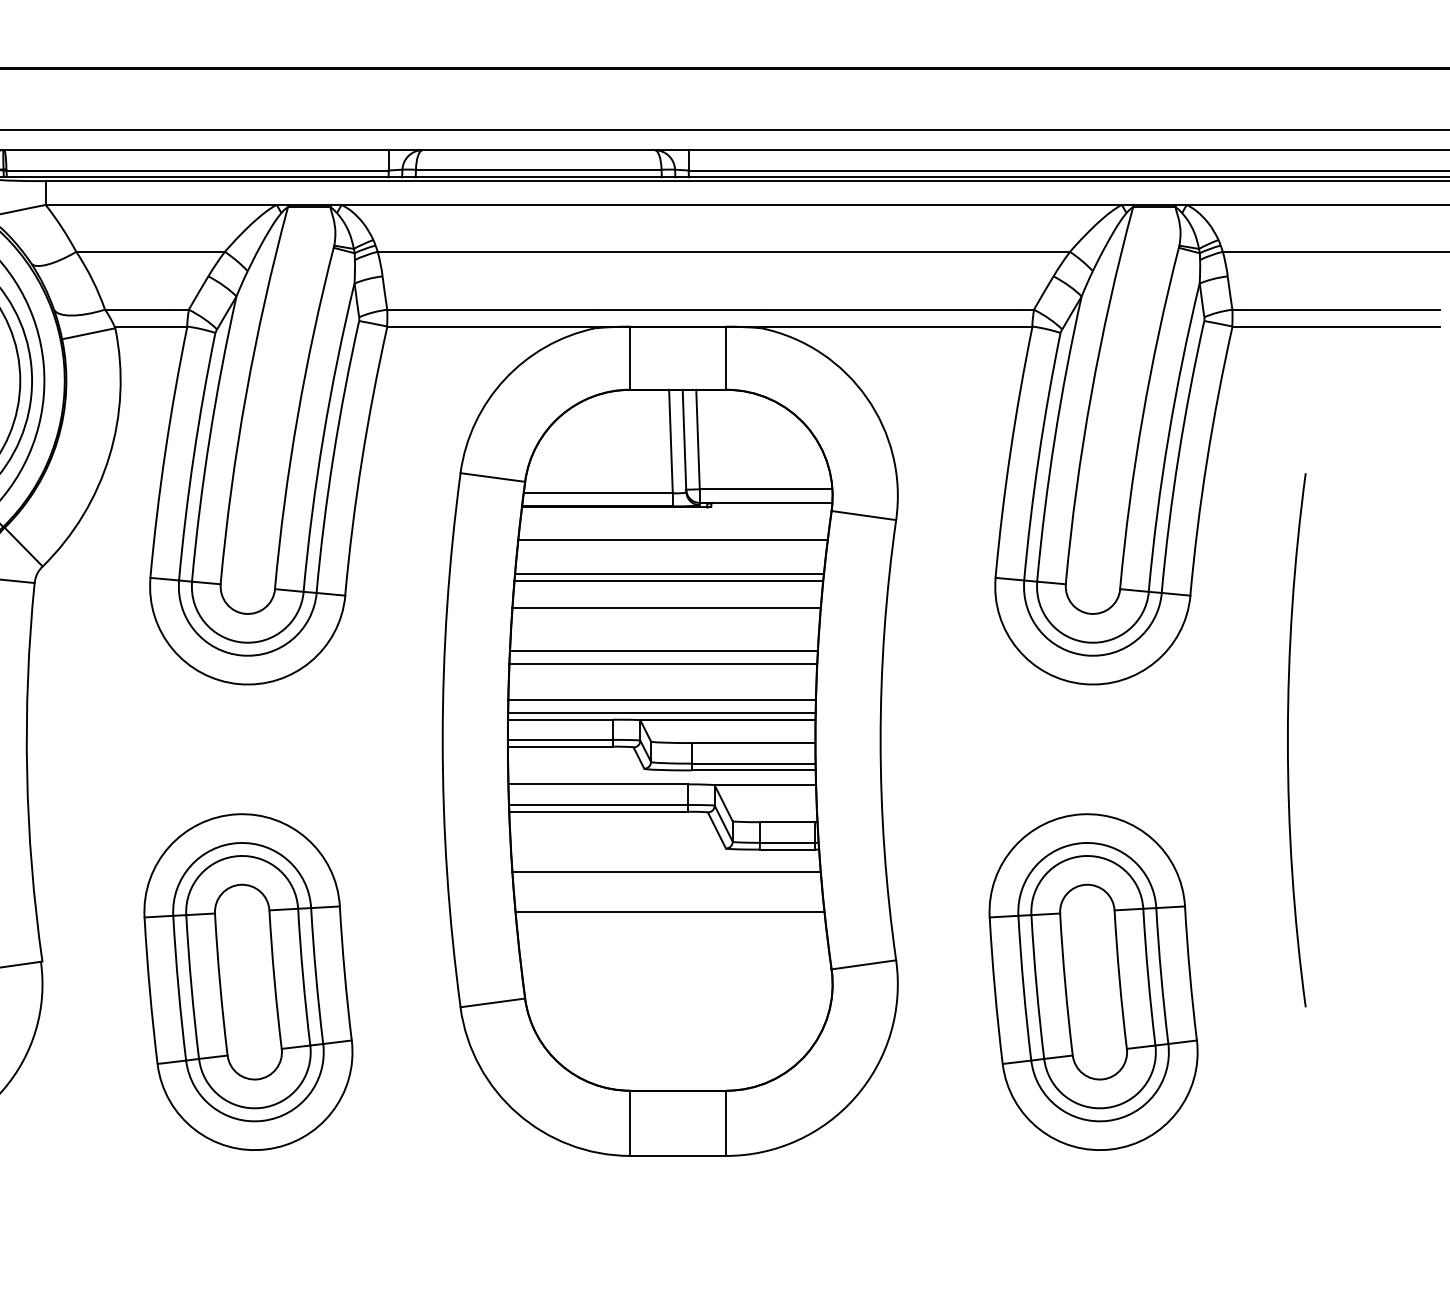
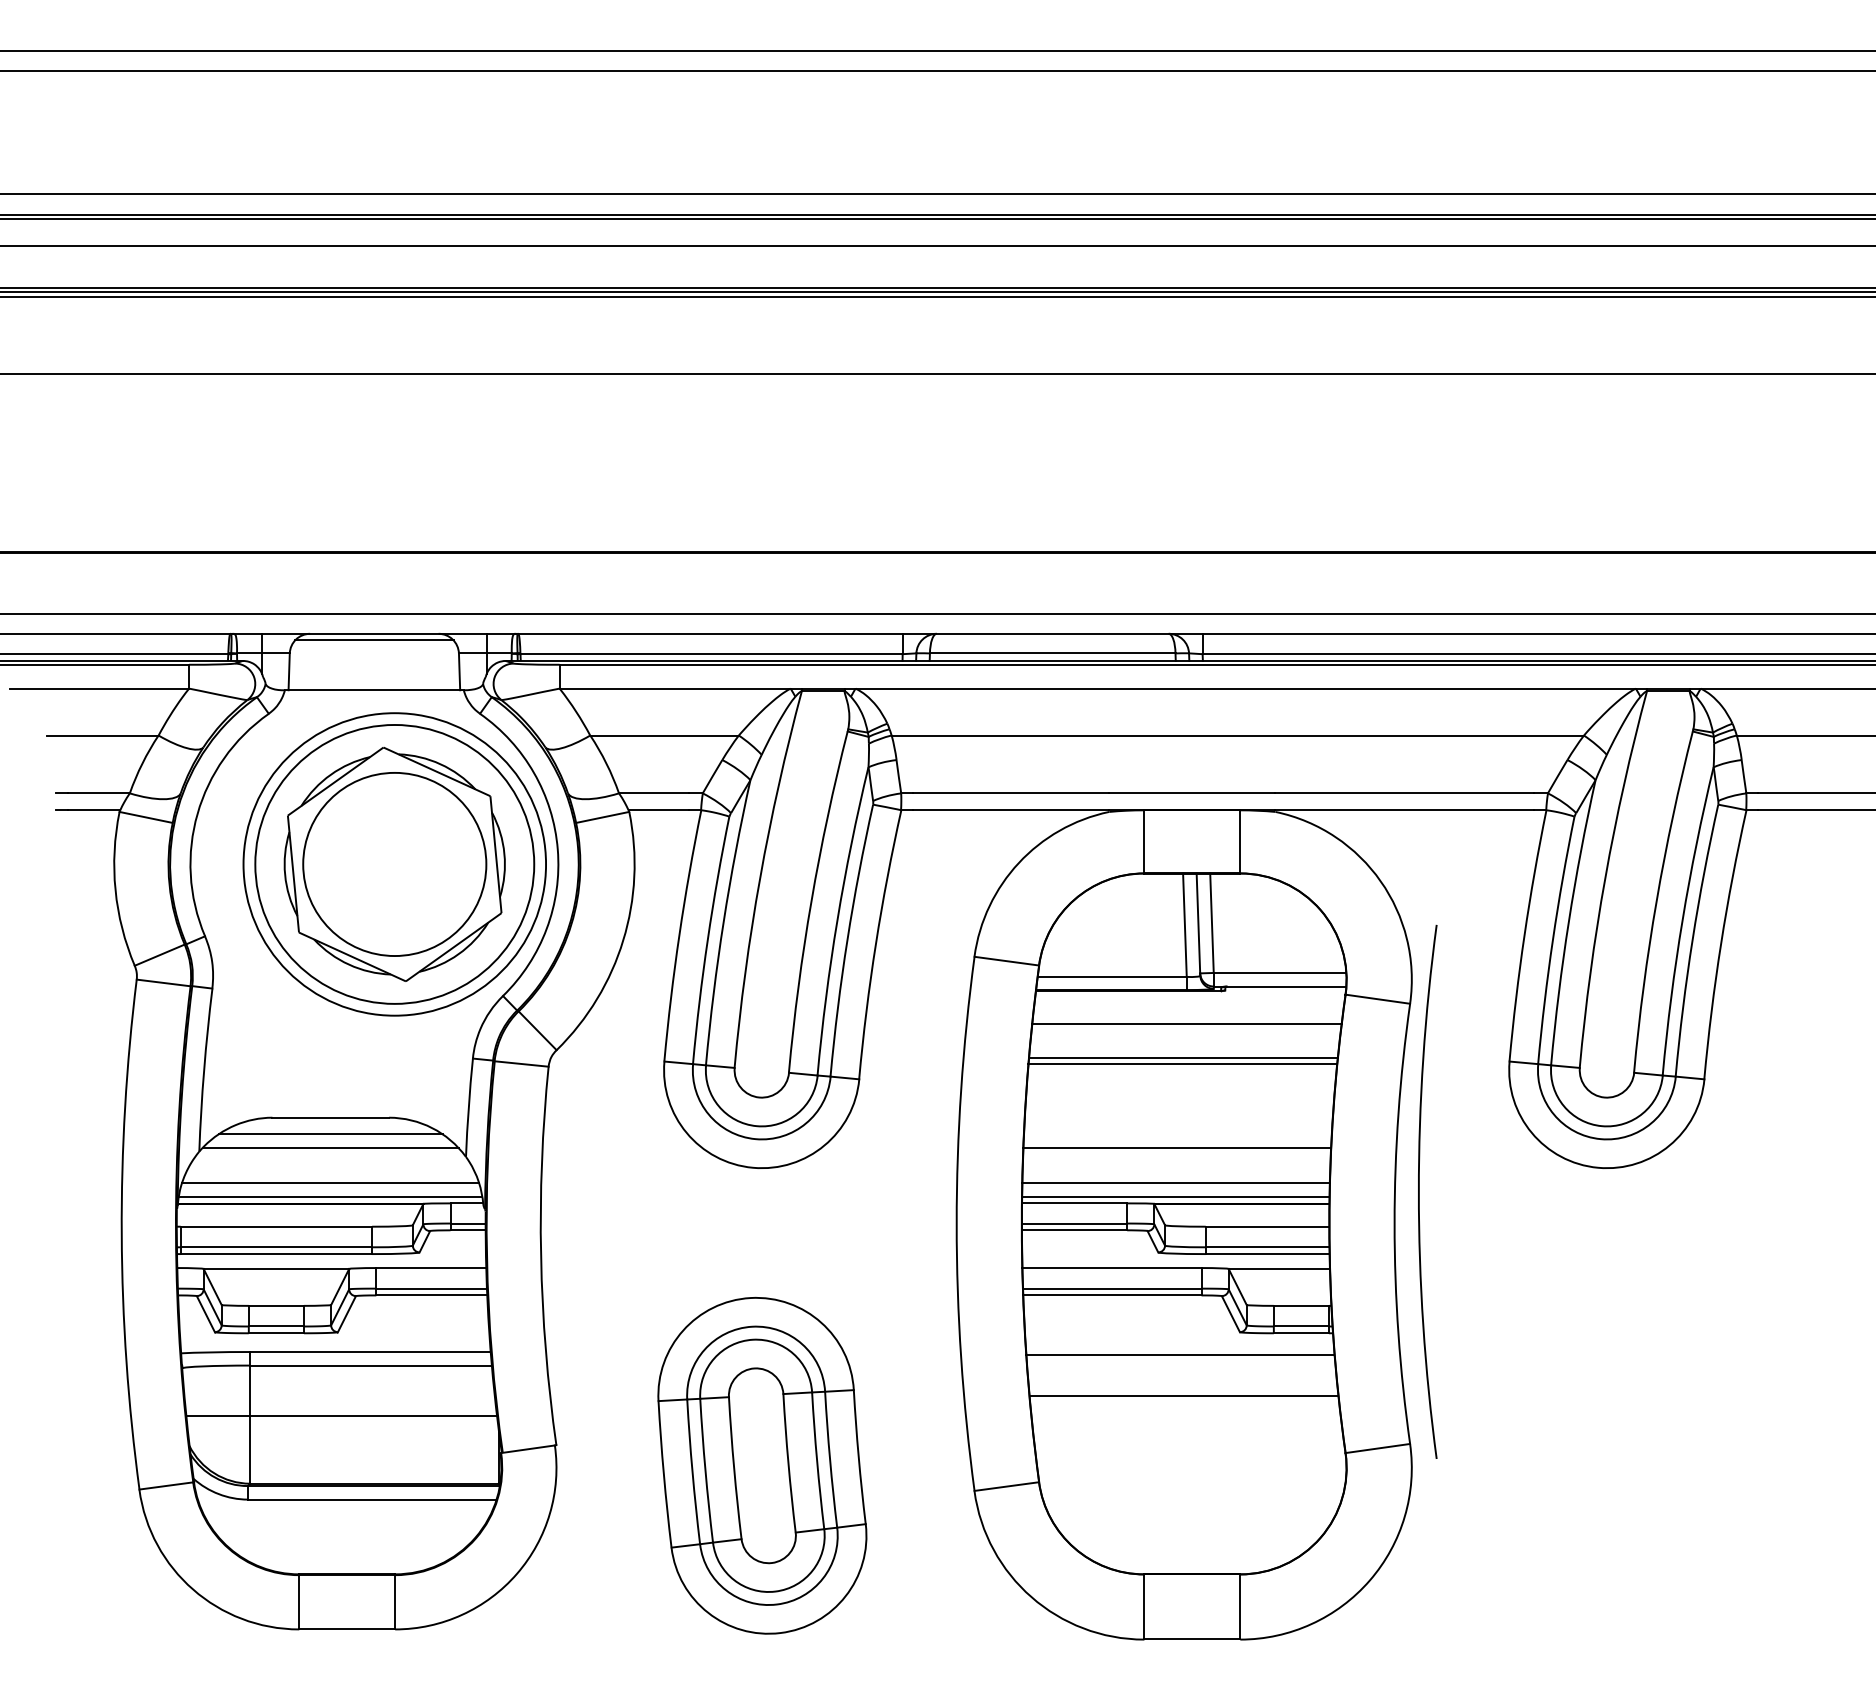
line: (666, 607) -> (1180, 1091), removed
line: (663, 650) -> (1177, 1134), removed
arc: (1288, 739) -> (1419, 1191), moved
part: (1093, 981) -> (1607, 1465), removed

